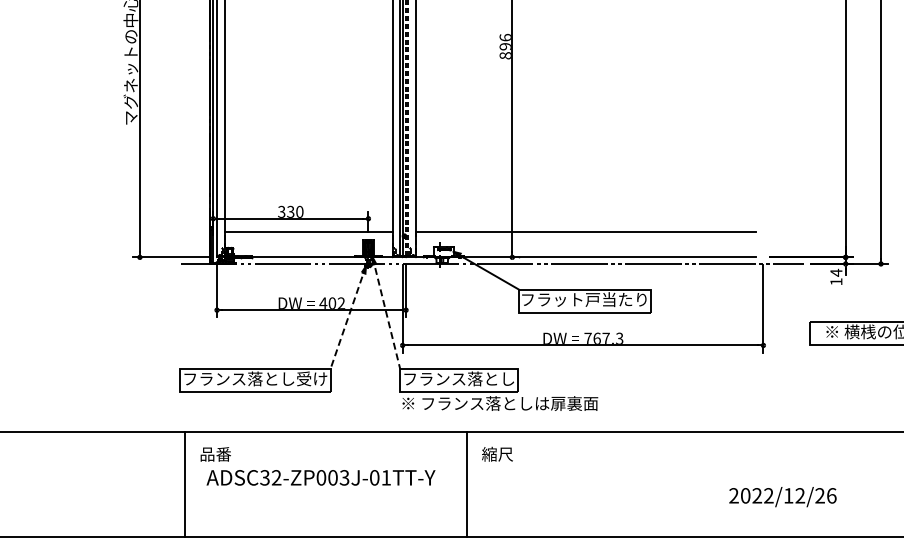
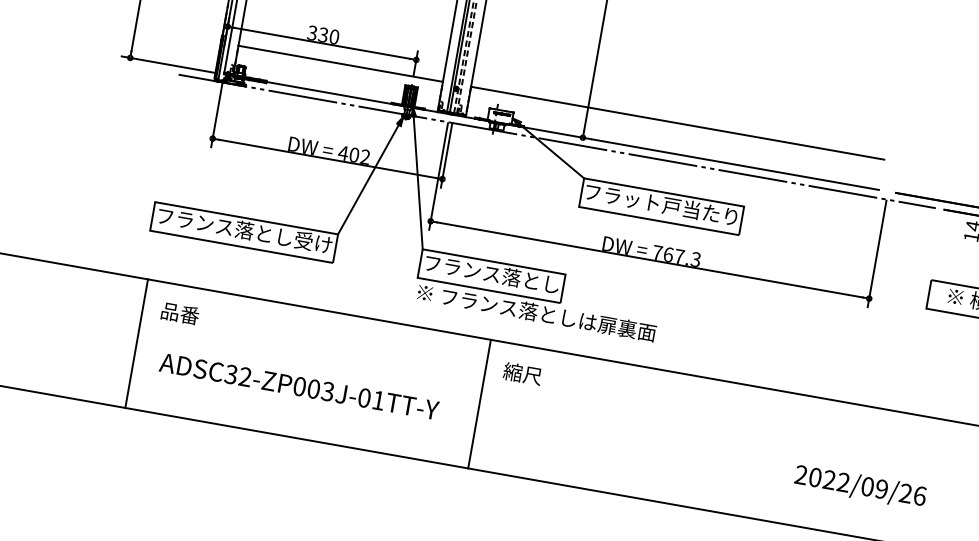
line: (386, 313) -> (417, 178), dashed -> solid
line: (348, 318) -> (370, 176), dashed -> solid
text: (320, 477) -> (298, 386), moved
text: (794, 495) -> (874, 487), 2022/12/26 -> 2022/09/26

